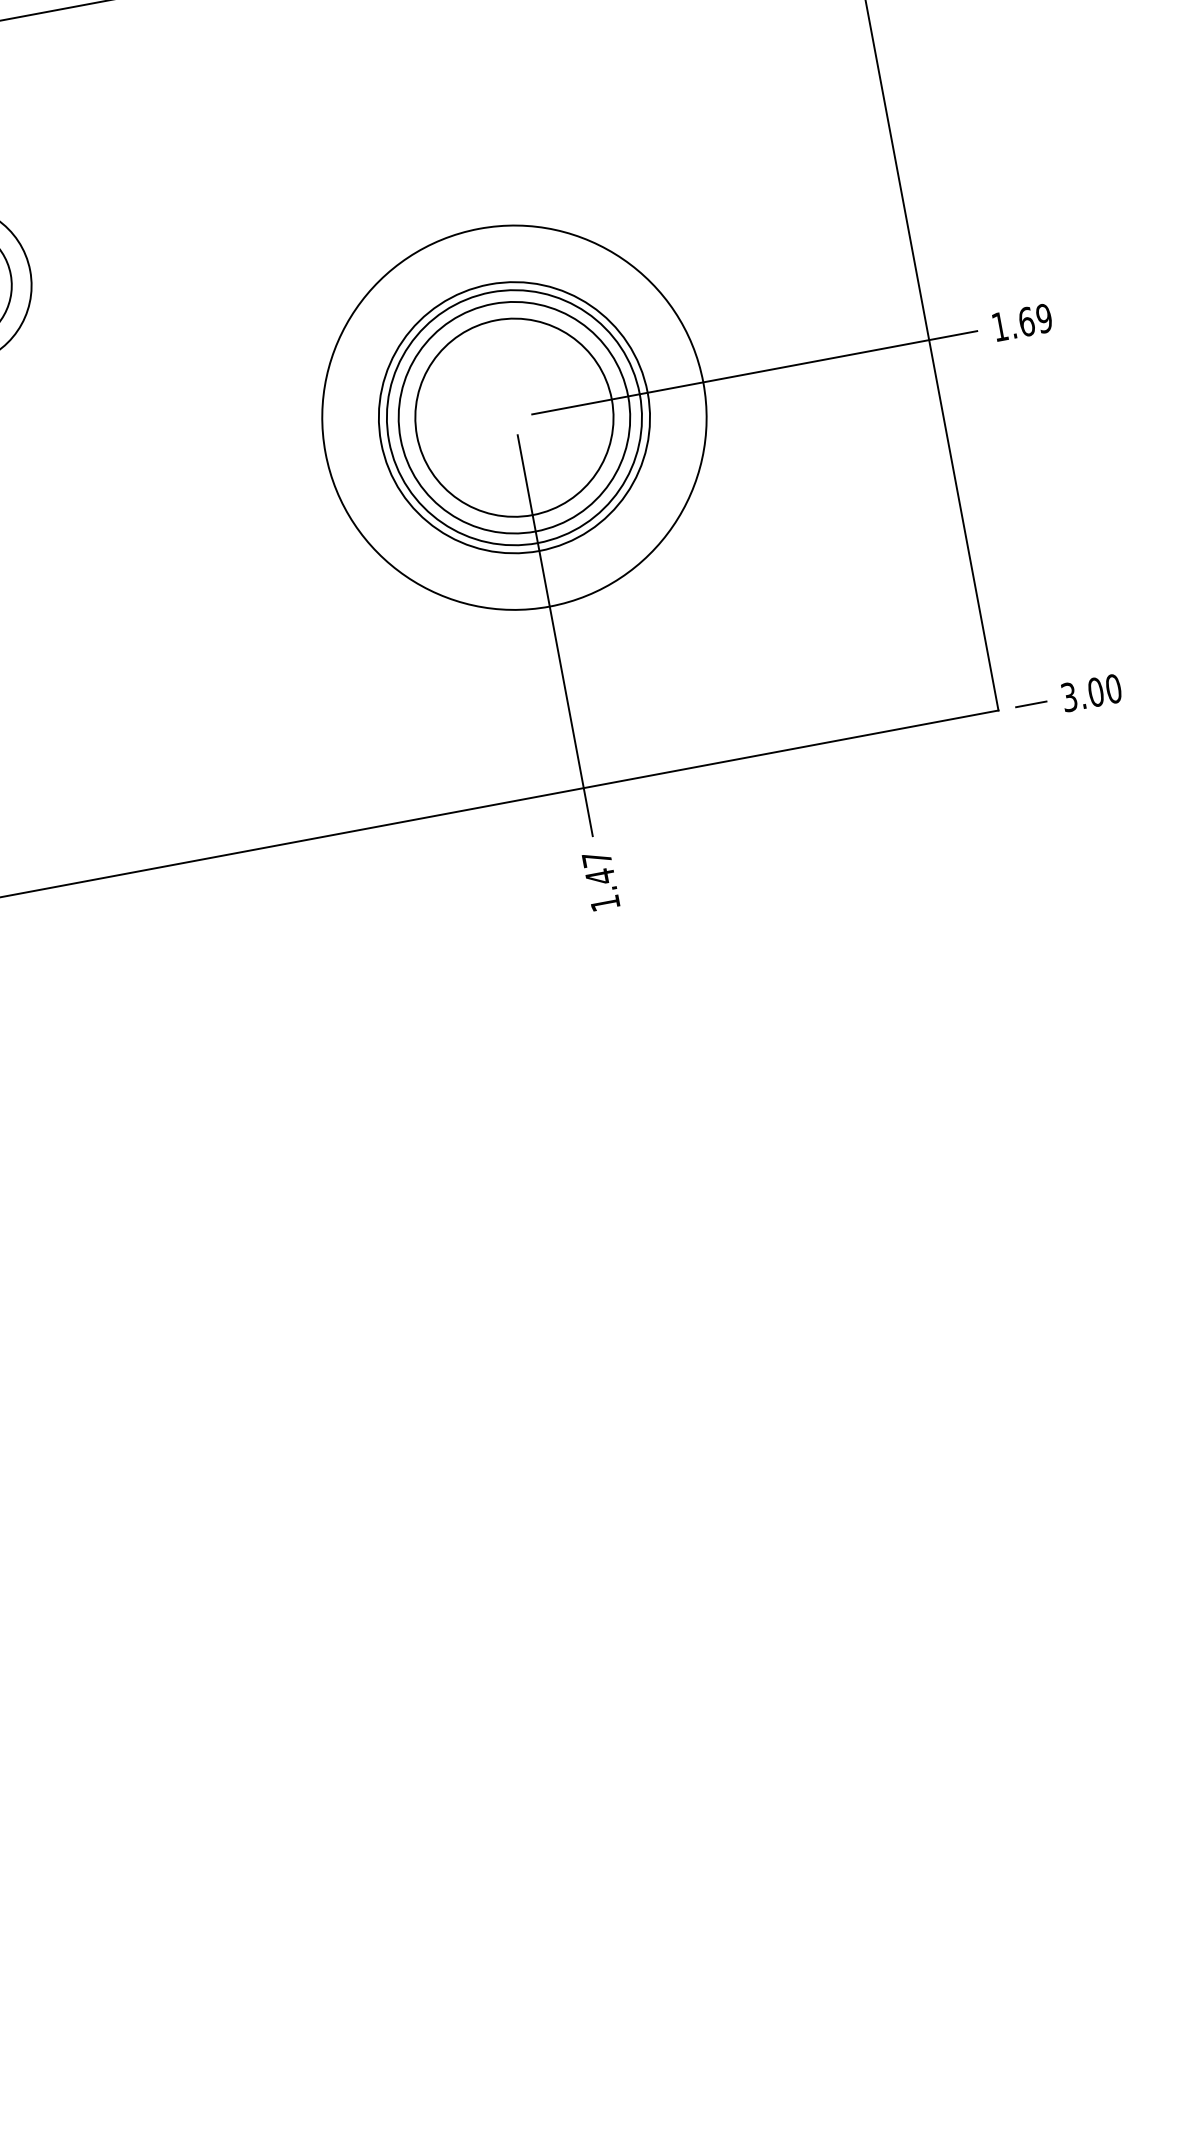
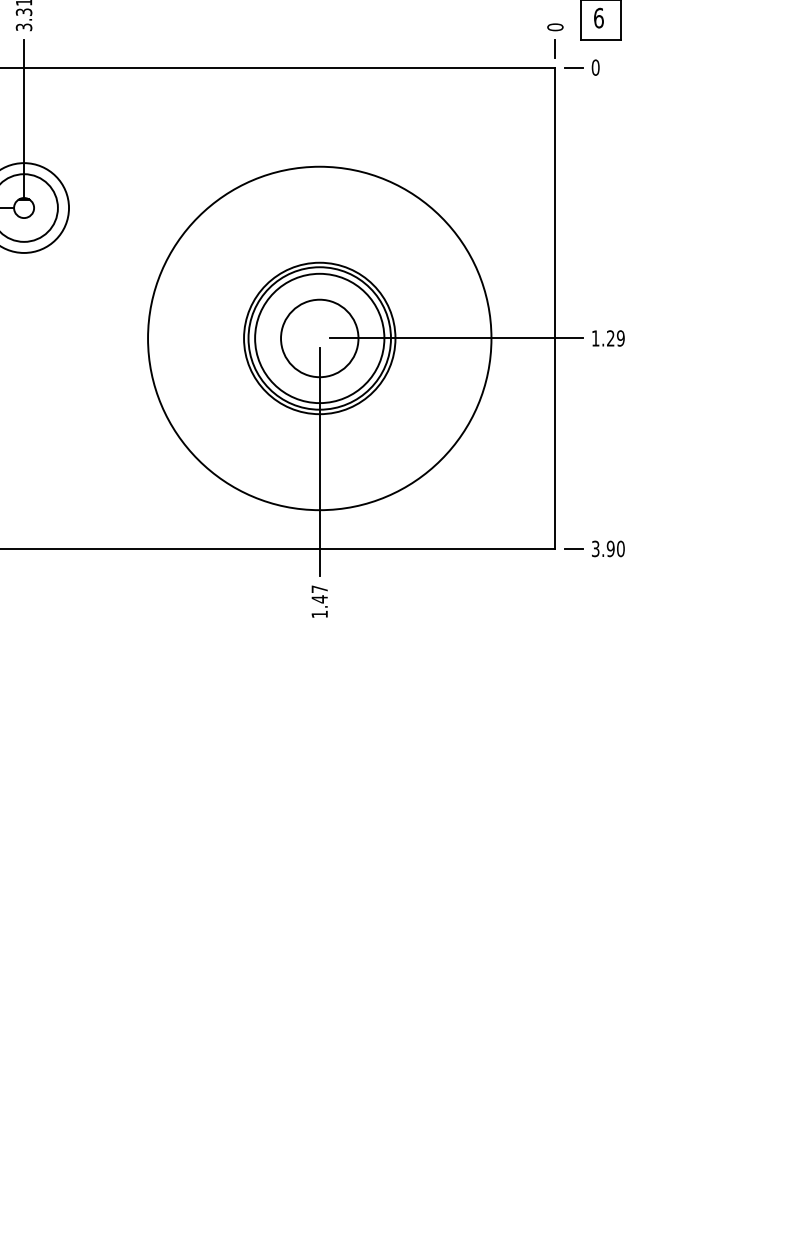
text: (1026, 322) -> (610, 338), 1.69 -> 1.29
circle: (514, 417) -> (319, 338), size x0.7
circle: (514, 417) -> (319, 338), size x1.6
text: (1095, 693) -> (610, 549), 3.00 -> 3.90

